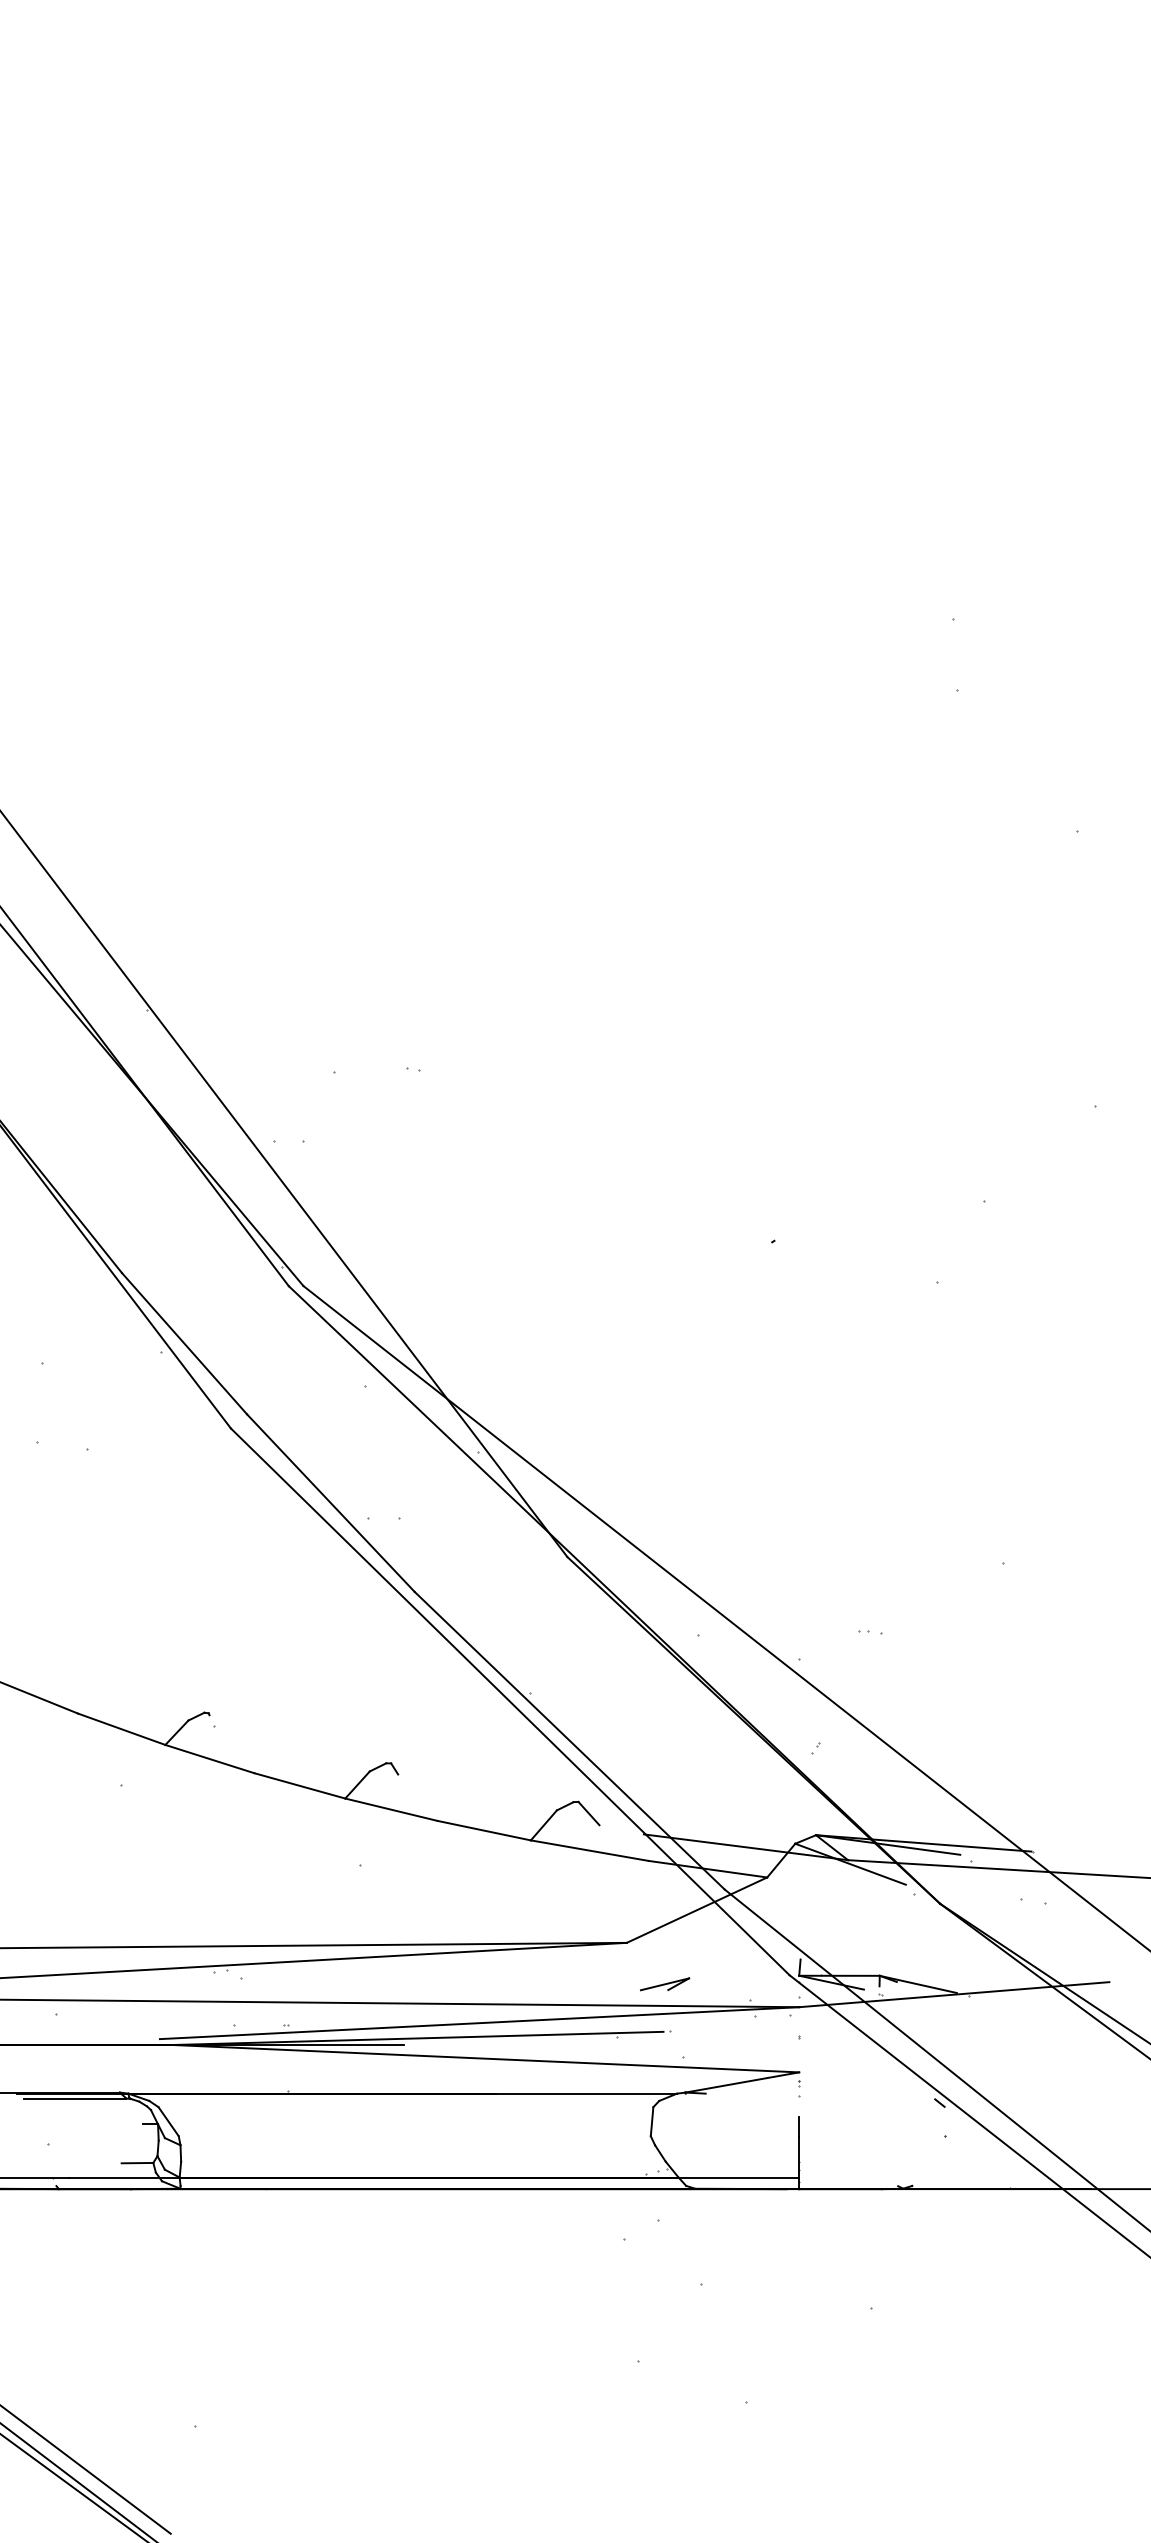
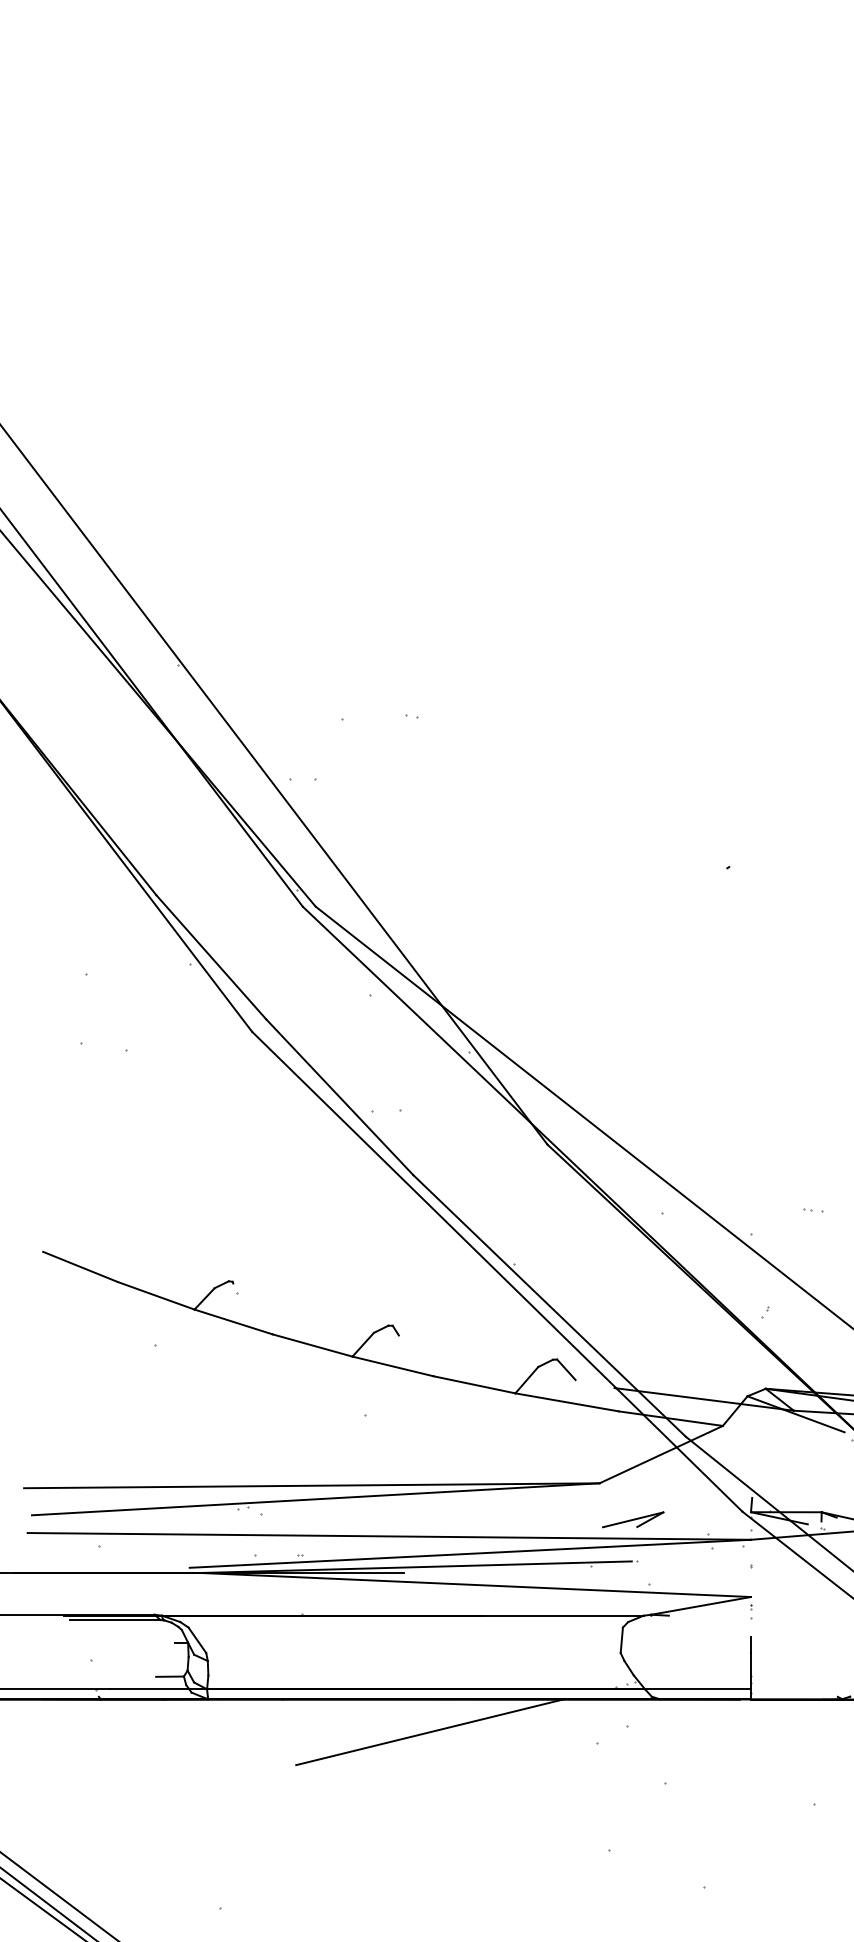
part: (664, 1983) -> (632, 1518), size x1.43
line: (433, 2225) -> (429, 1731), added

